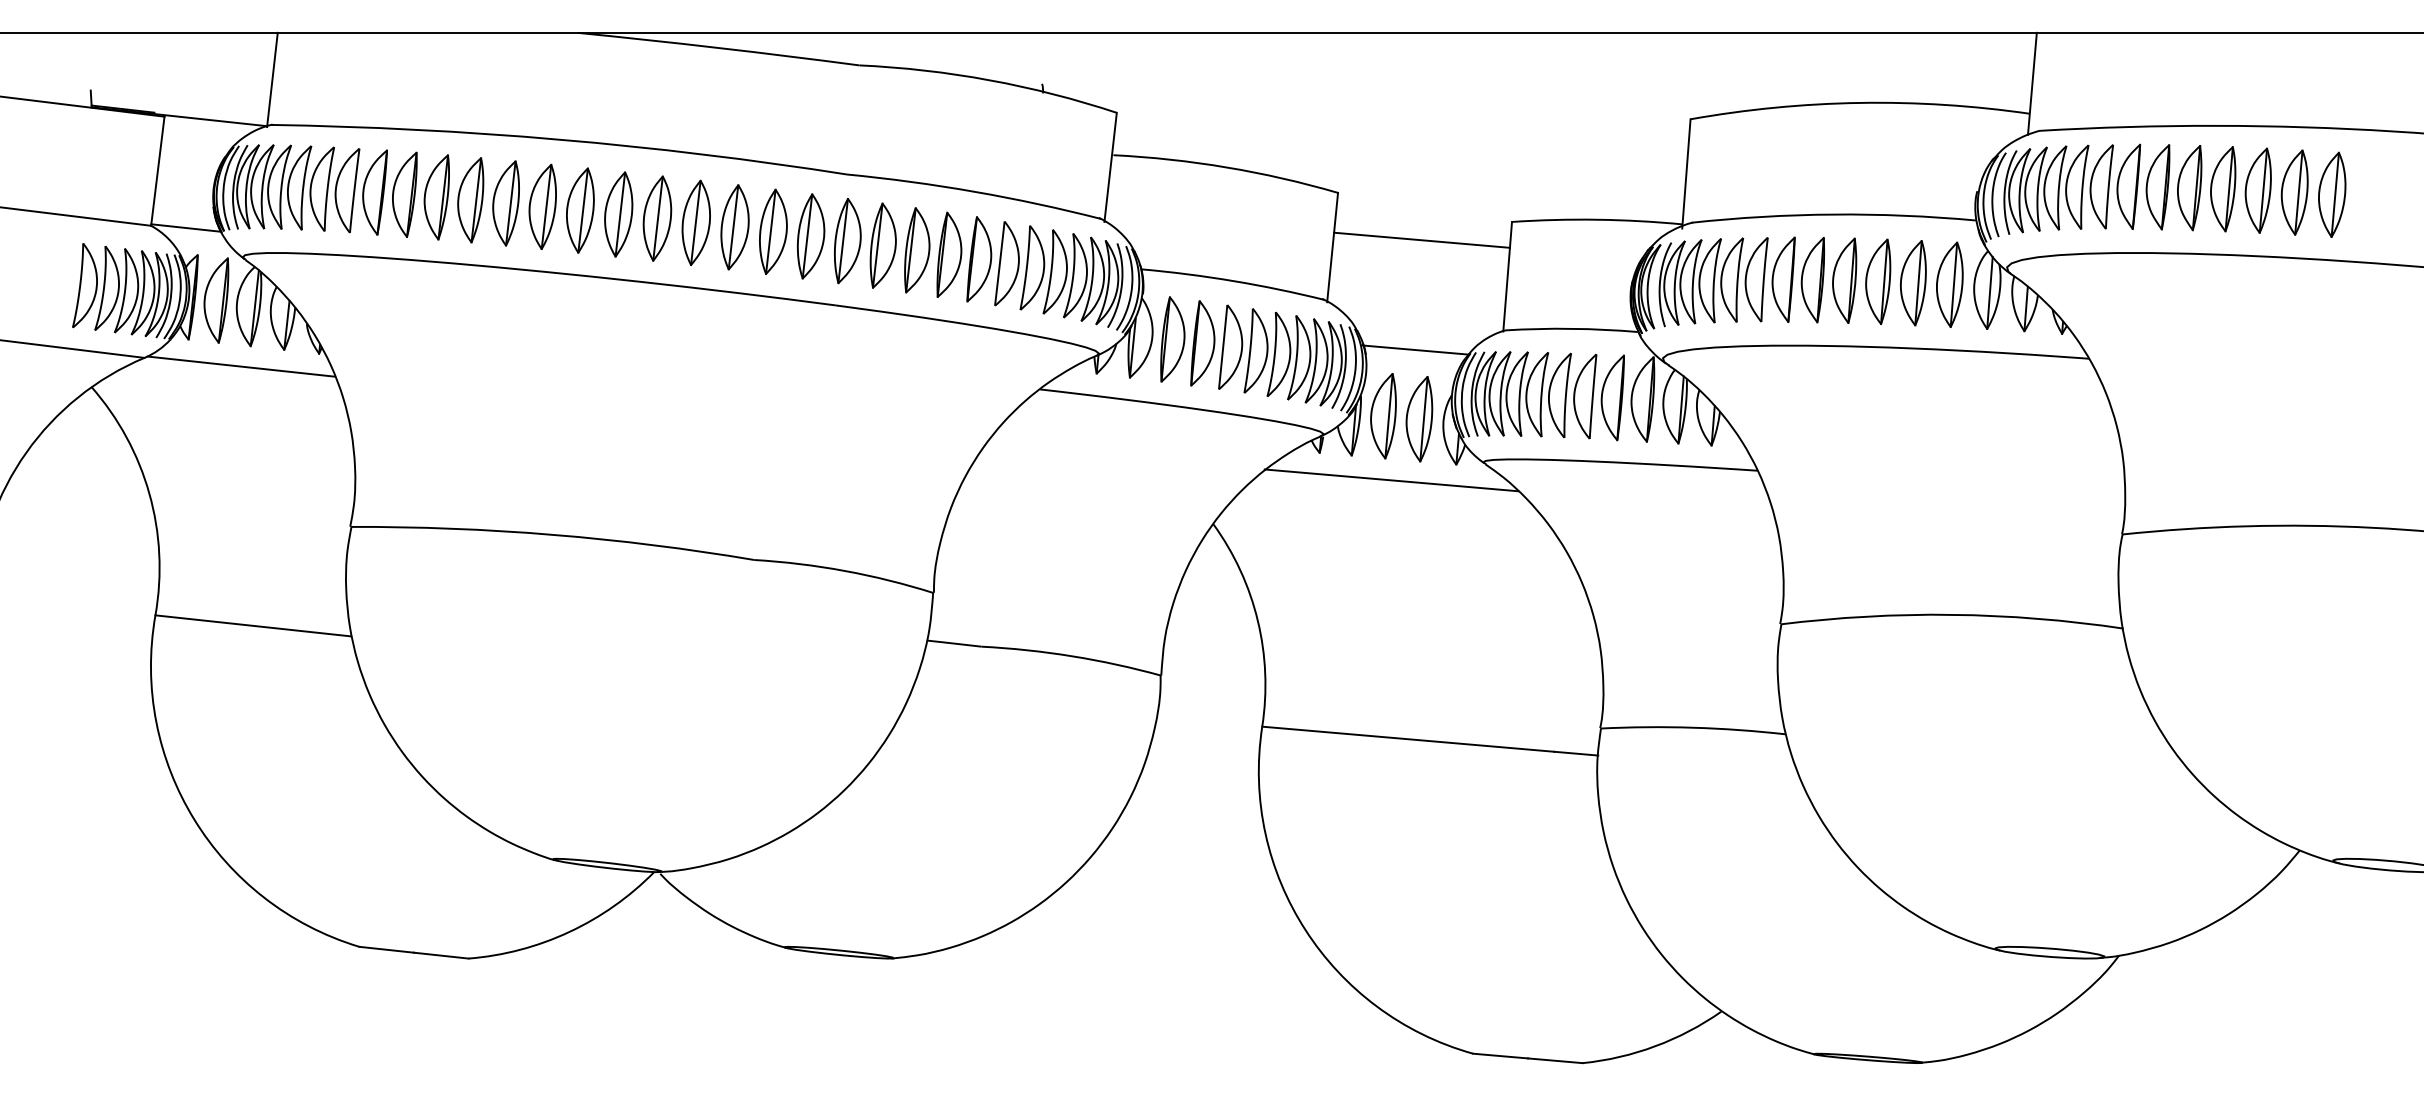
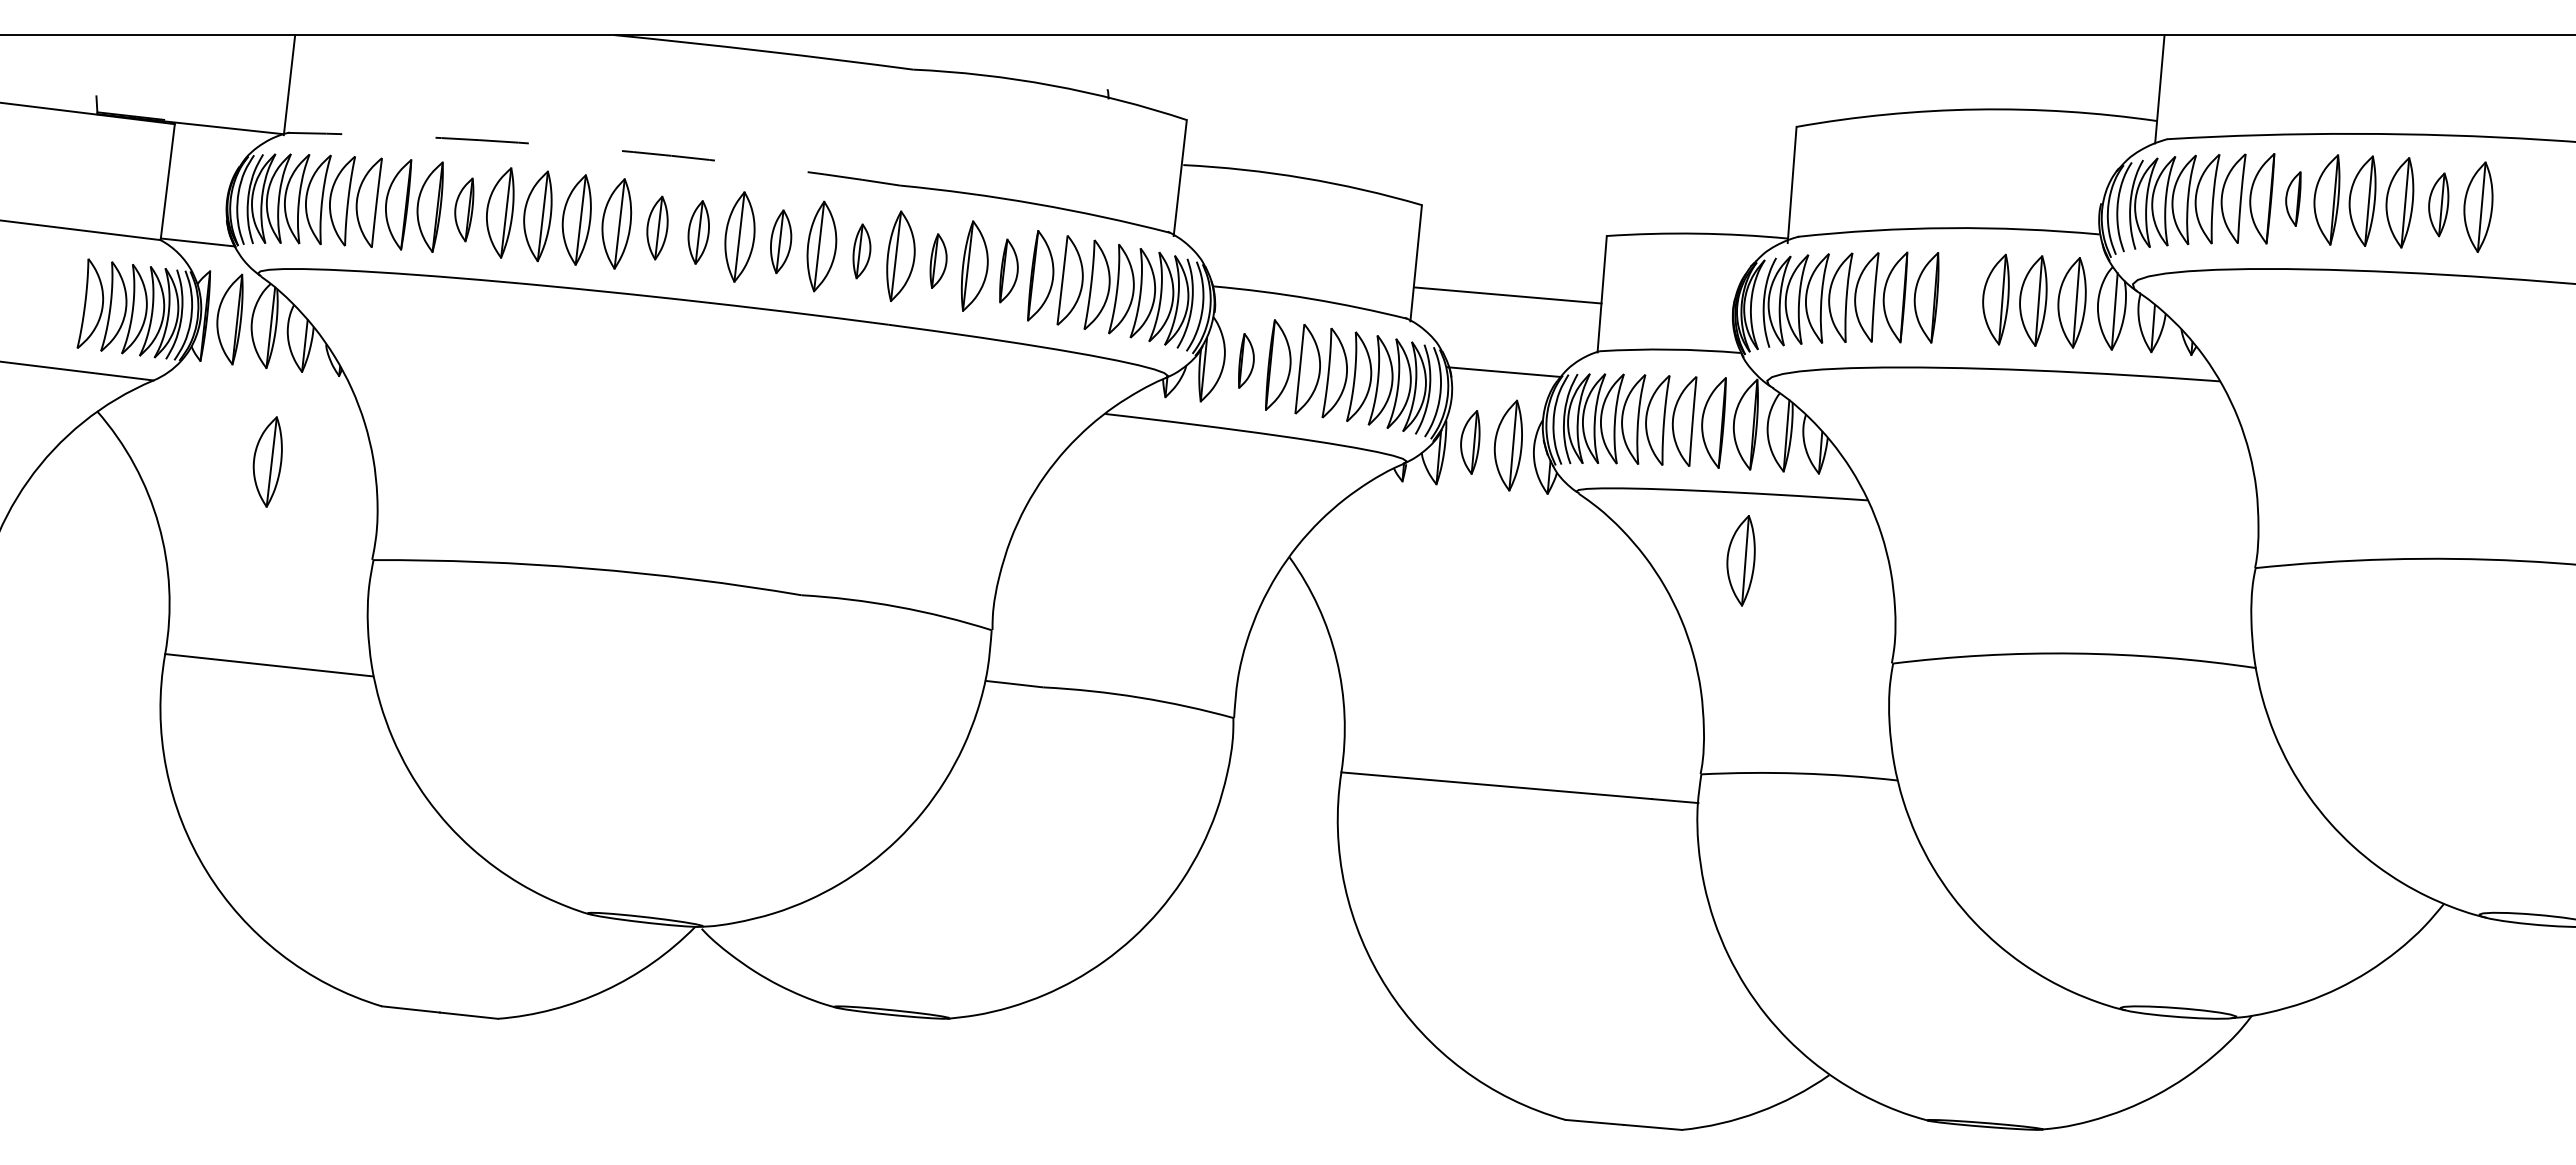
arc: (559, 139) -> (594, 148), solid -> dashed
part: (2158, 186) -> (2293, 198), size x0.6
part: (2294, 192) -> (2438, 204), size x0.7
part: (437, 197) -> (464, 209), size x0.7
part: (618, 213) -> (657, 227), size x0.7
part: (657, 218) -> (698, 232), size x0.7
part: (734, 227) -> (780, 241), size x0.7
part: (810, 236) -> (861, 251), size x0.6
line: (1421, 240) -> (1507, 295), moved
part: (883, 244) -> (938, 260), size x0.6
part: (948, 254) -> (1008, 270), size x0.7
part: (1844, 280) -> (1960, 298), removed
part: (1172, 339) -> (1246, 360), size x0.6
line: (241, 366) -> (256, 389), removed
part: (1383, 416) -> (1470, 442), size x0.7
part: (251, 434) -> (267, 461), added
line: (1391, 480) -> (1478, 510), removed
part: (1637, 527) -> (1740, 560), added

